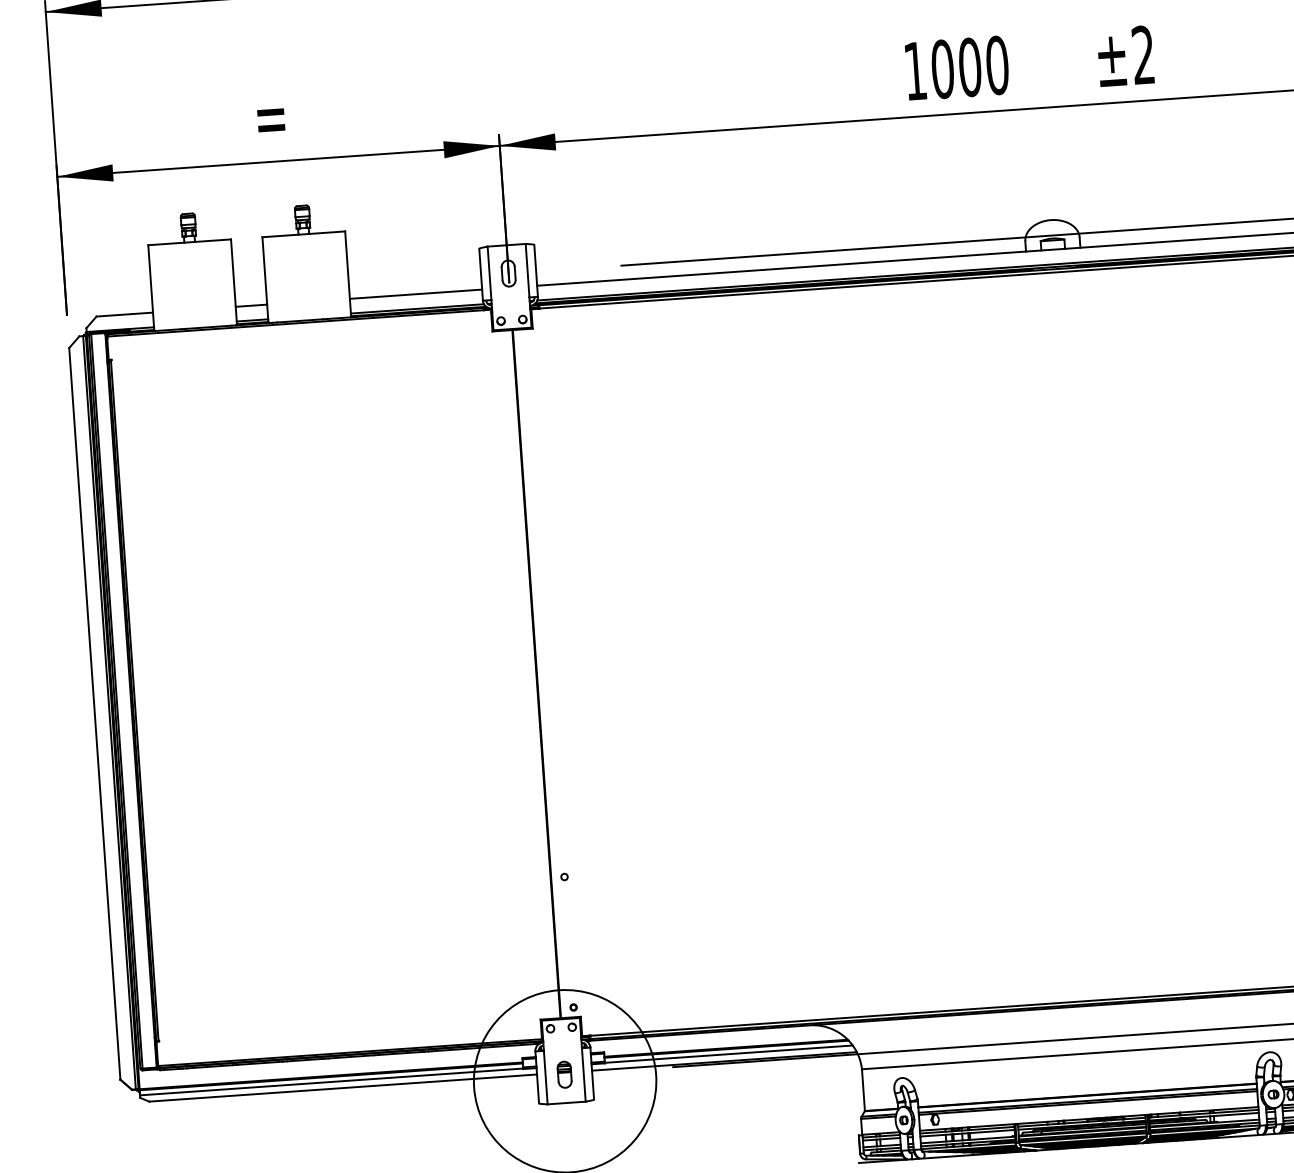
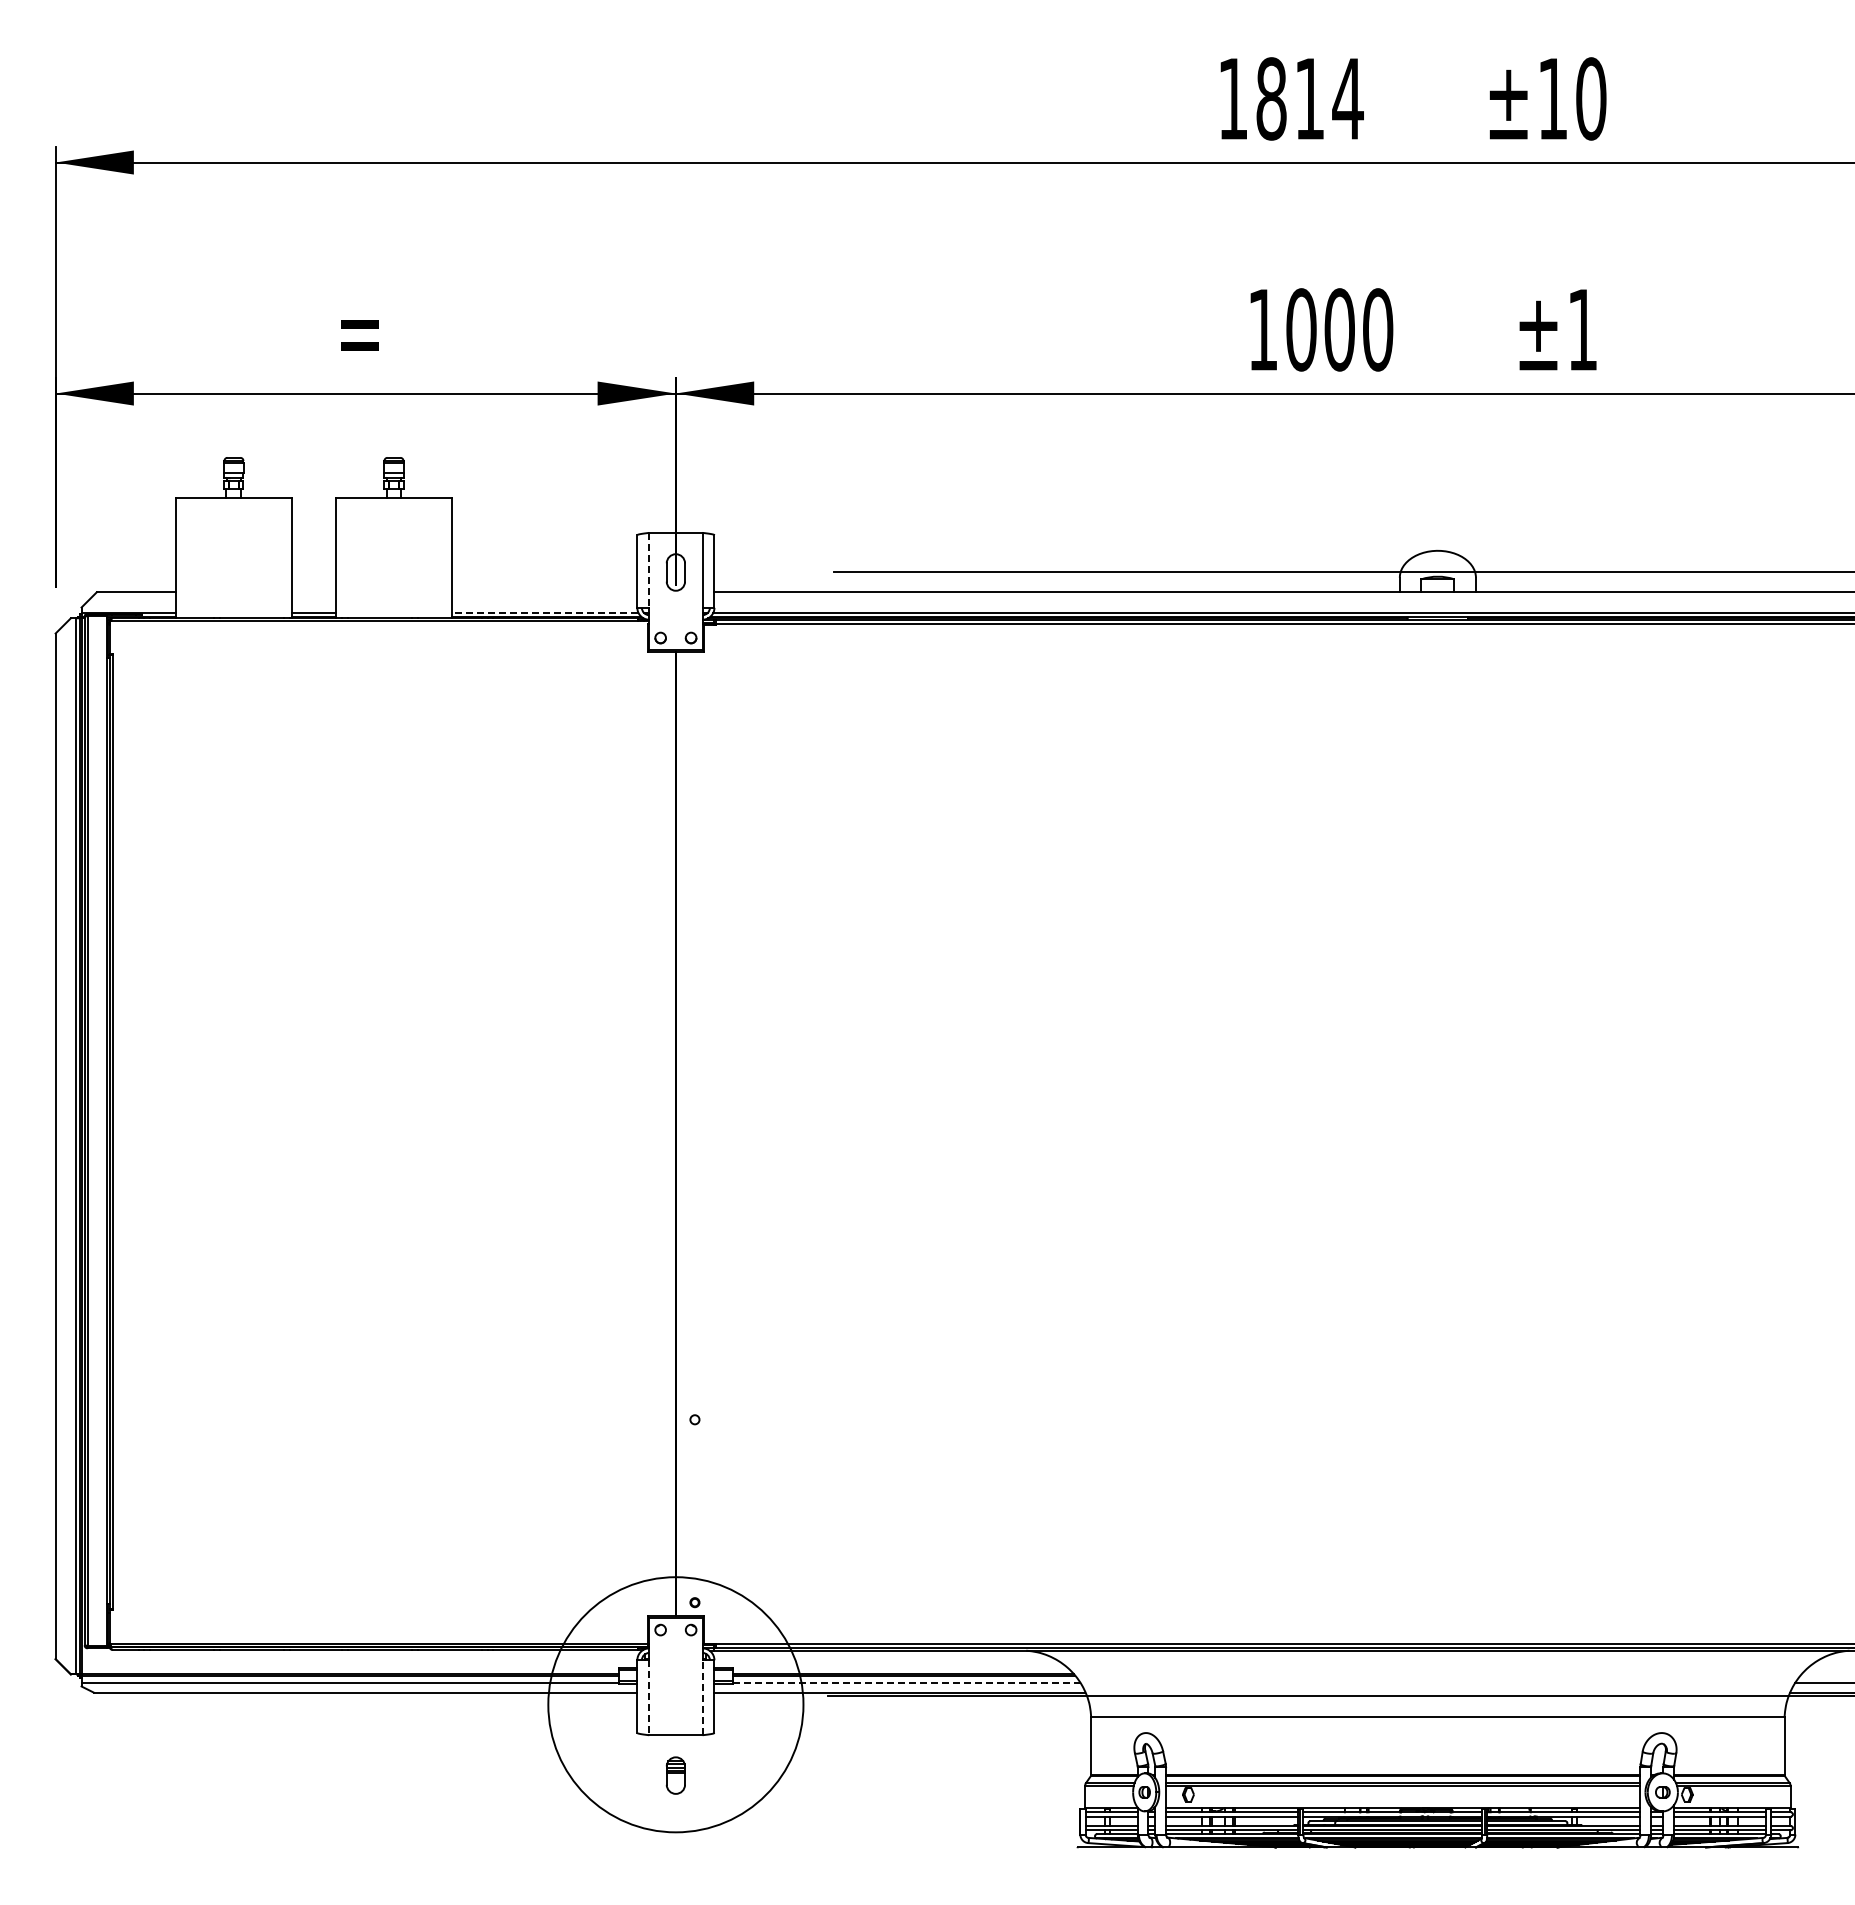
text: (1143, 54) -> (1582, 329), ±2 -> ±1
line: (489, 273) -> (649, 570), solid -> dashed
line: (415, 294) -> (544, 592), removed
line: (251, 305) -> (313, 592), removed
line: (416, 308) -> (544, 612), solid -> dashed
line: (728, 1053) -> (906, 1682), solid -> dashed
part: (564, 1074) -> (675, 1775), moved
line: (583, 1074) -> (702, 1697), solid -> dashed
line: (546, 1078) -> (649, 1698), solid -> dashed

